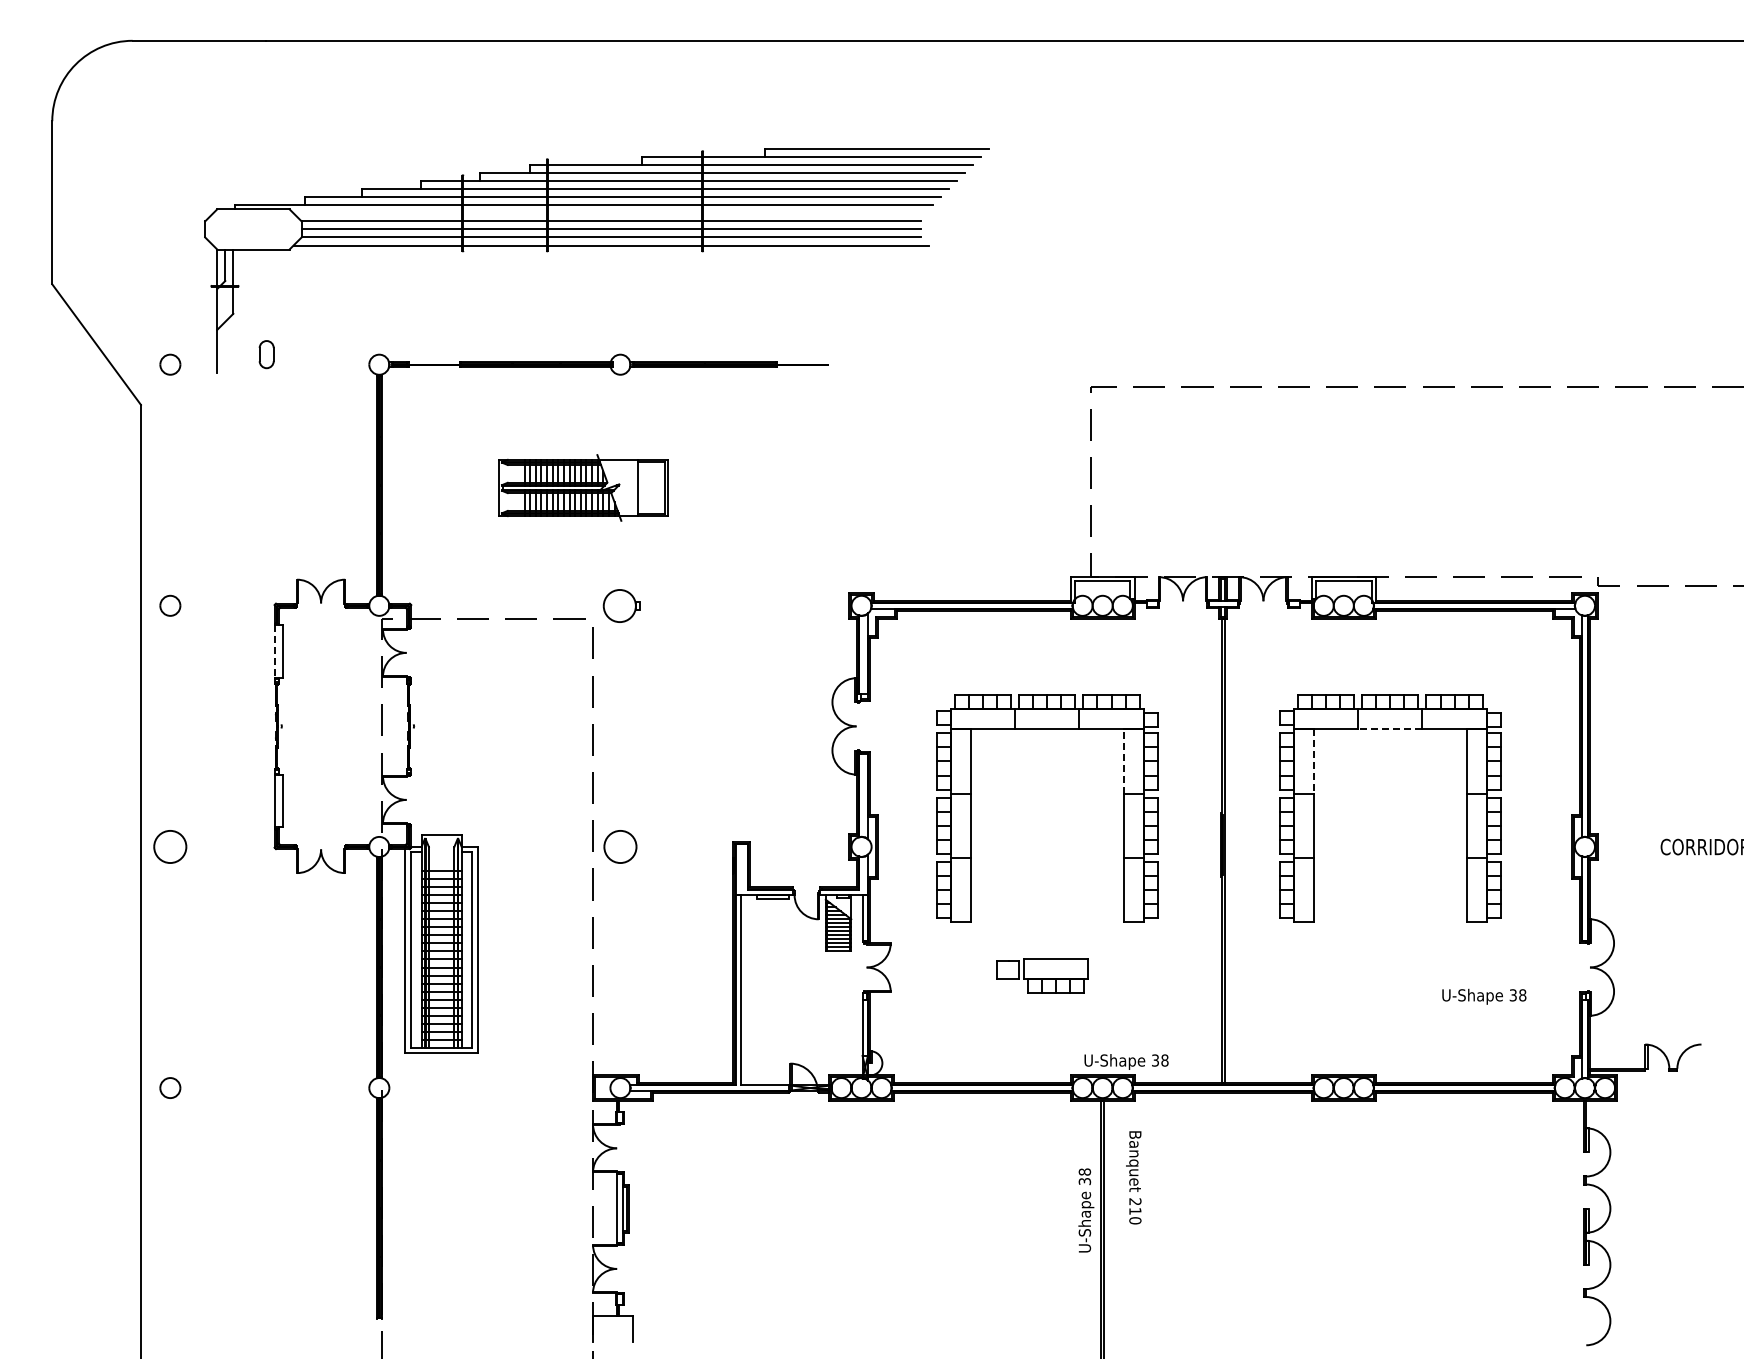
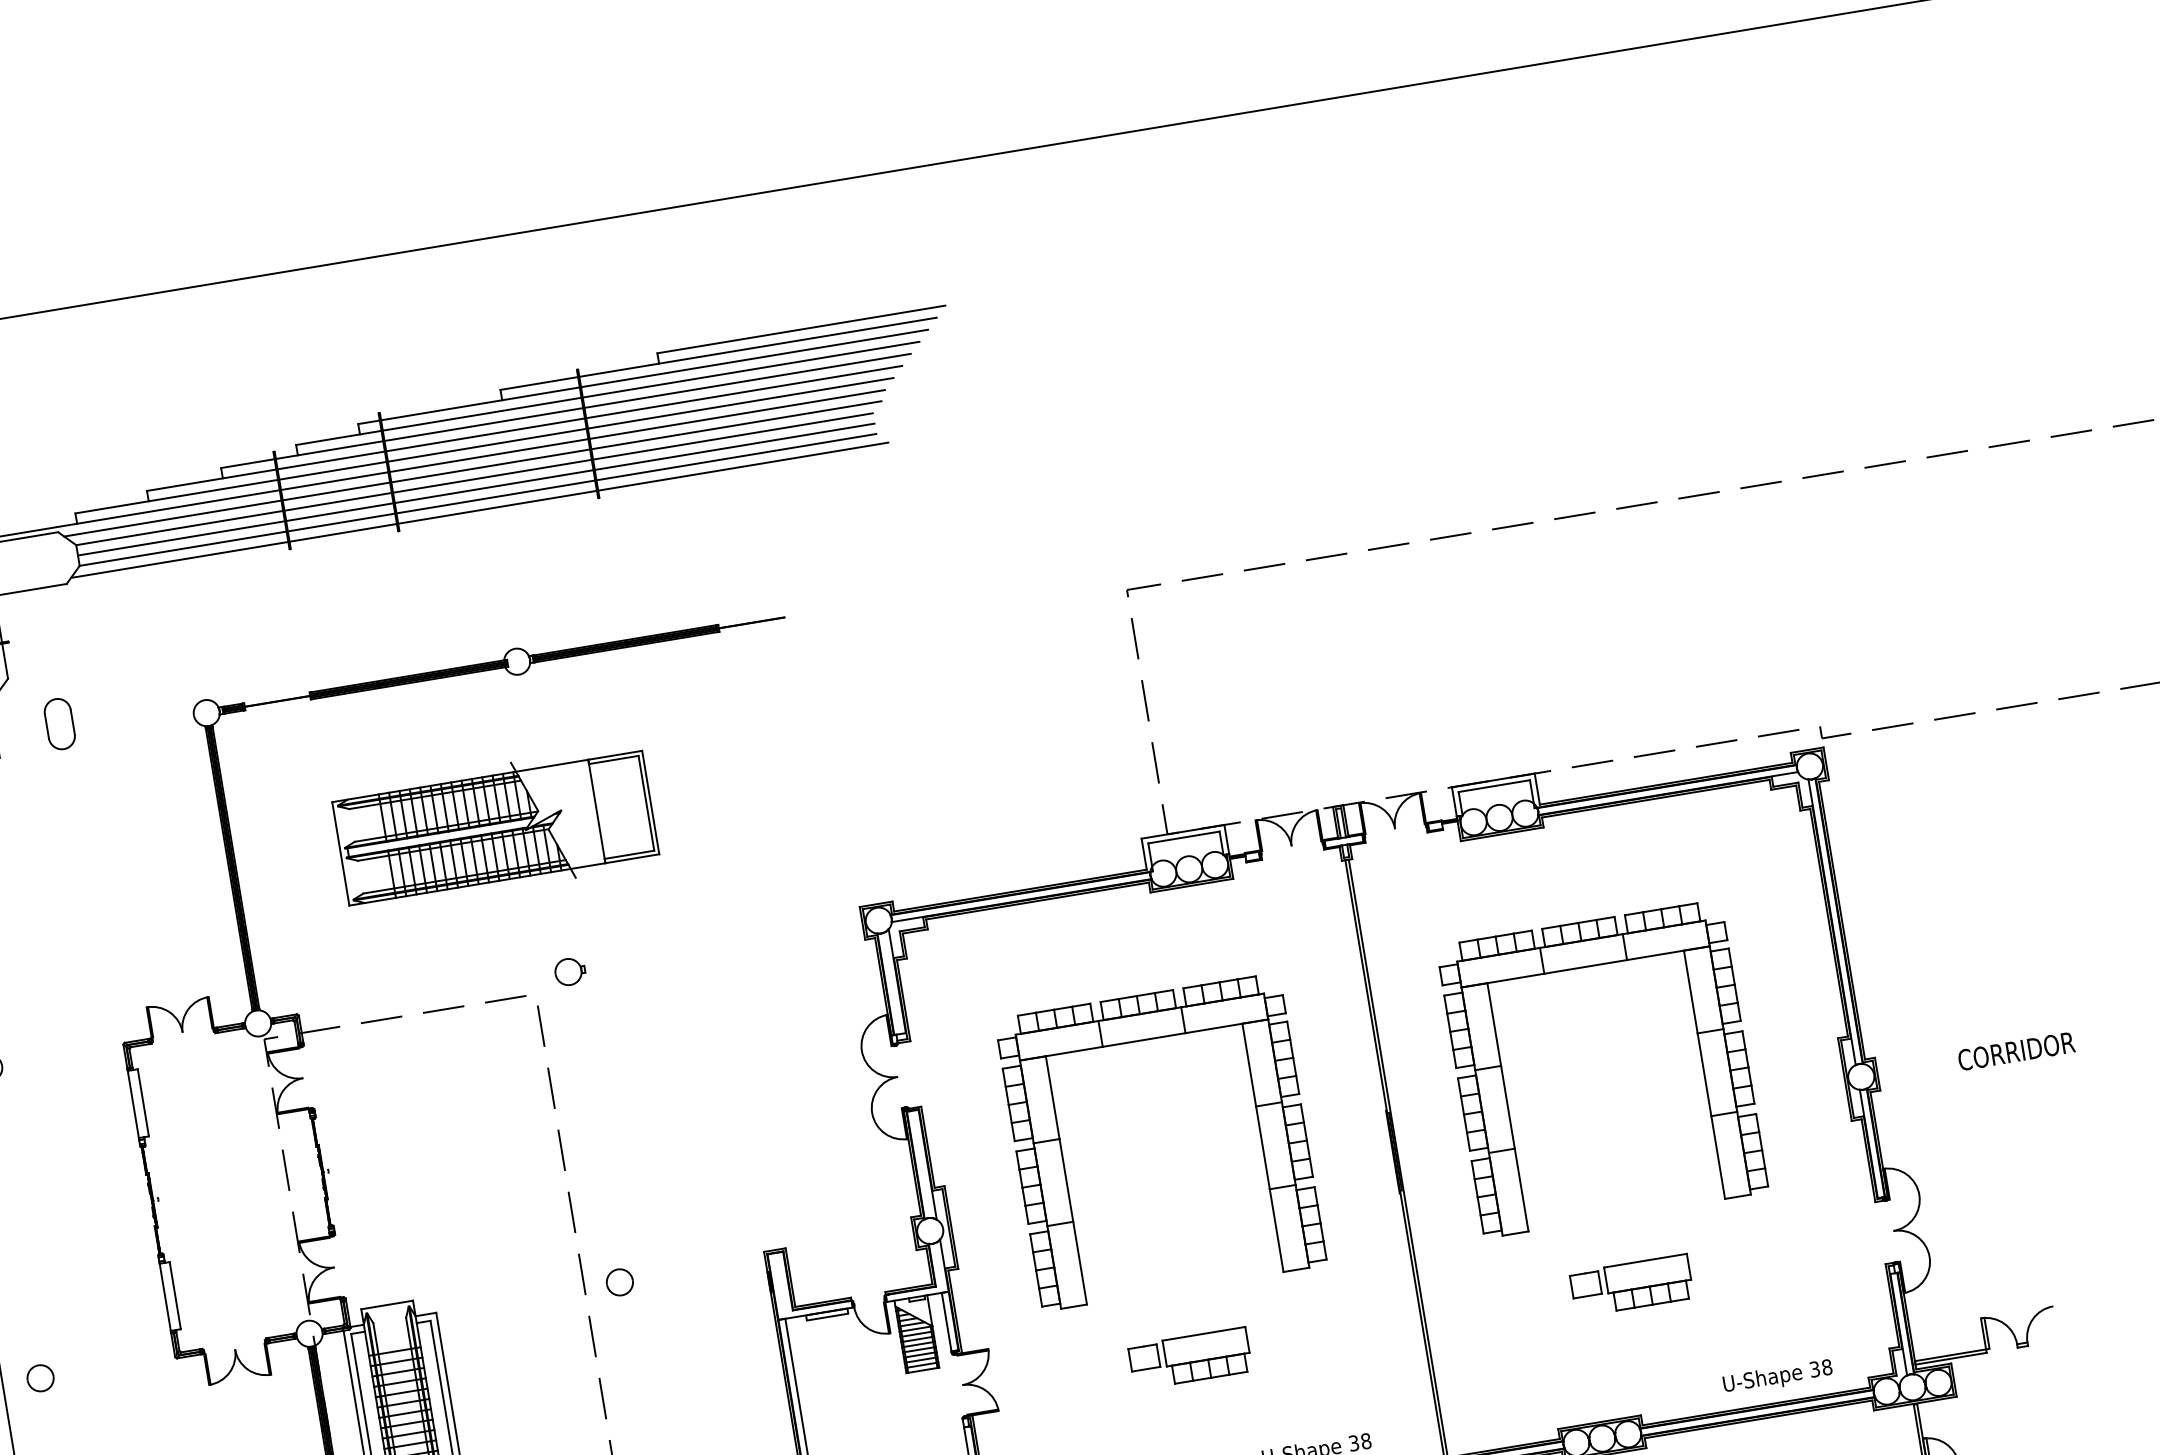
line: (610, 213) -> (472, 469), added
part: (266, 354) -> (59, 723), size x1.43
part: (583, 487) -> (495, 827), size x1.43
part: (621, 605) -> (569, 971), size x0.62
line: (274, 651) -> (132, 1104), dashed -> solid
line: (1389, 729) -> (1584, 967), dashed -> solid
line: (1123, 760) -> (1248, 1063), dashed -> solid
line: (1313, 761) -> (1493, 1024), dashed -> solid
part: (170, 846) -> (40, 1377), size x0.62
part: (620, 846) -> (619, 1281), size x0.62
part: (1385, 975) -> (1631, 1284), added
text: (1484, 996) -> (1778, 1377), moved

